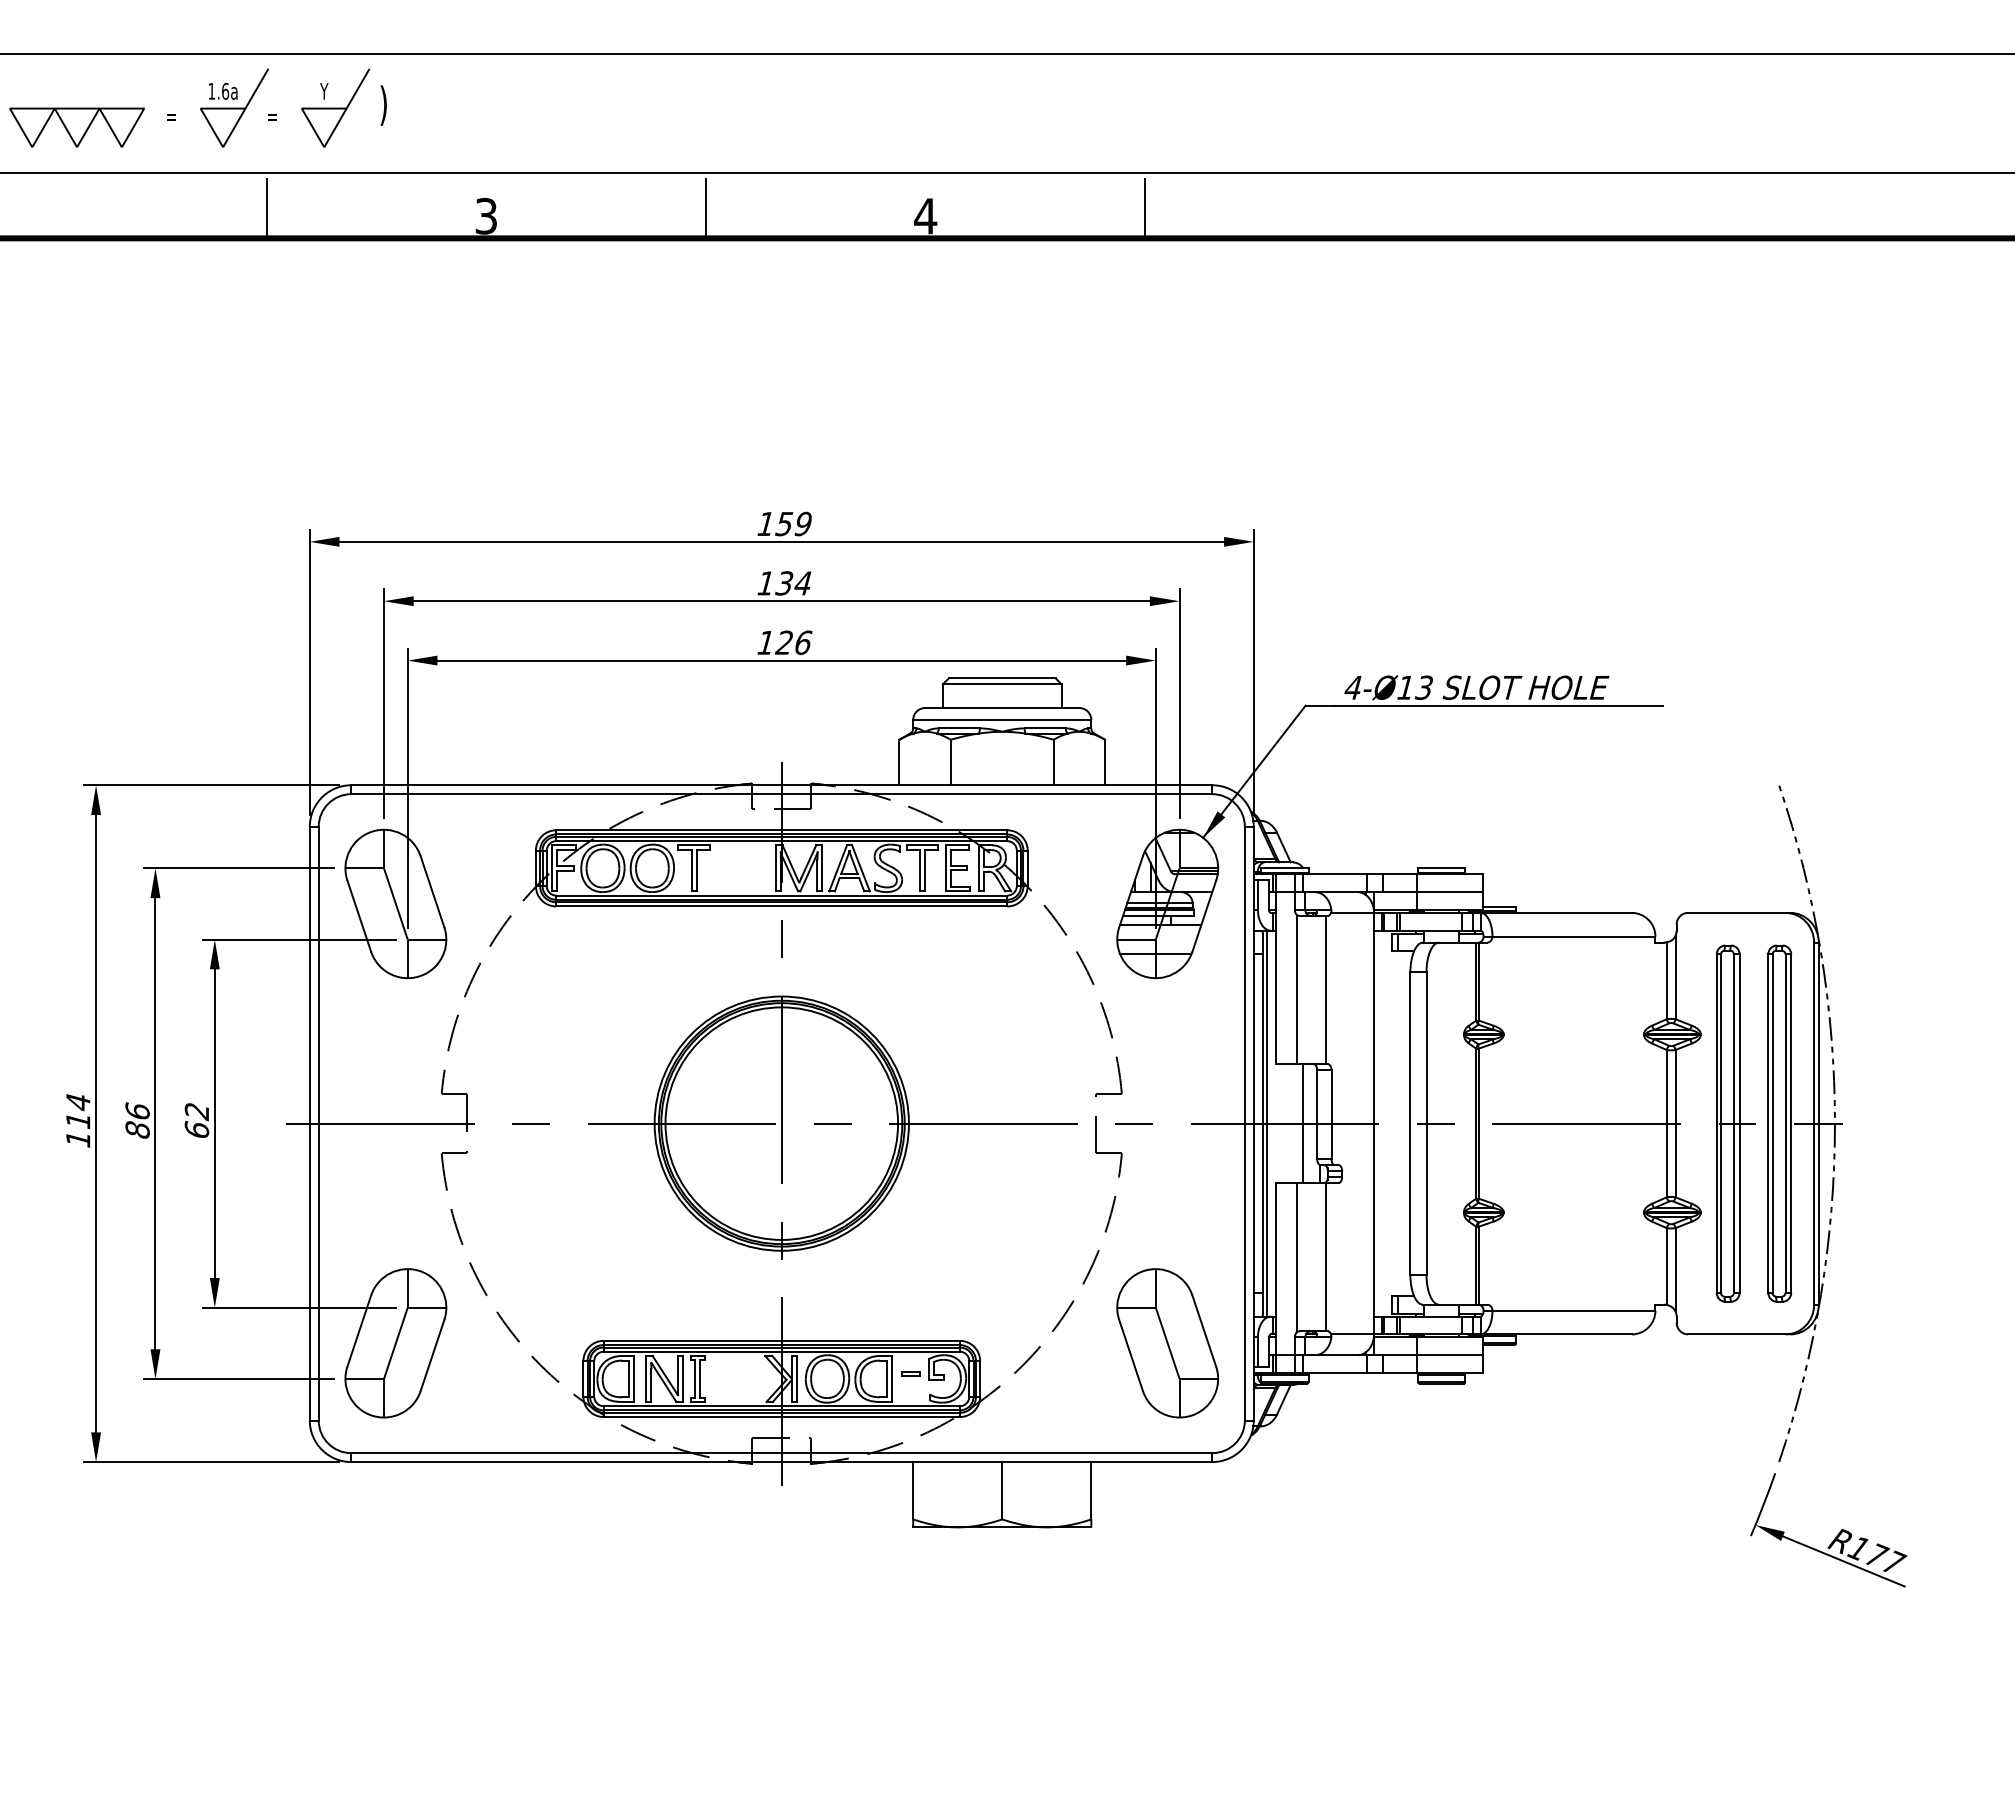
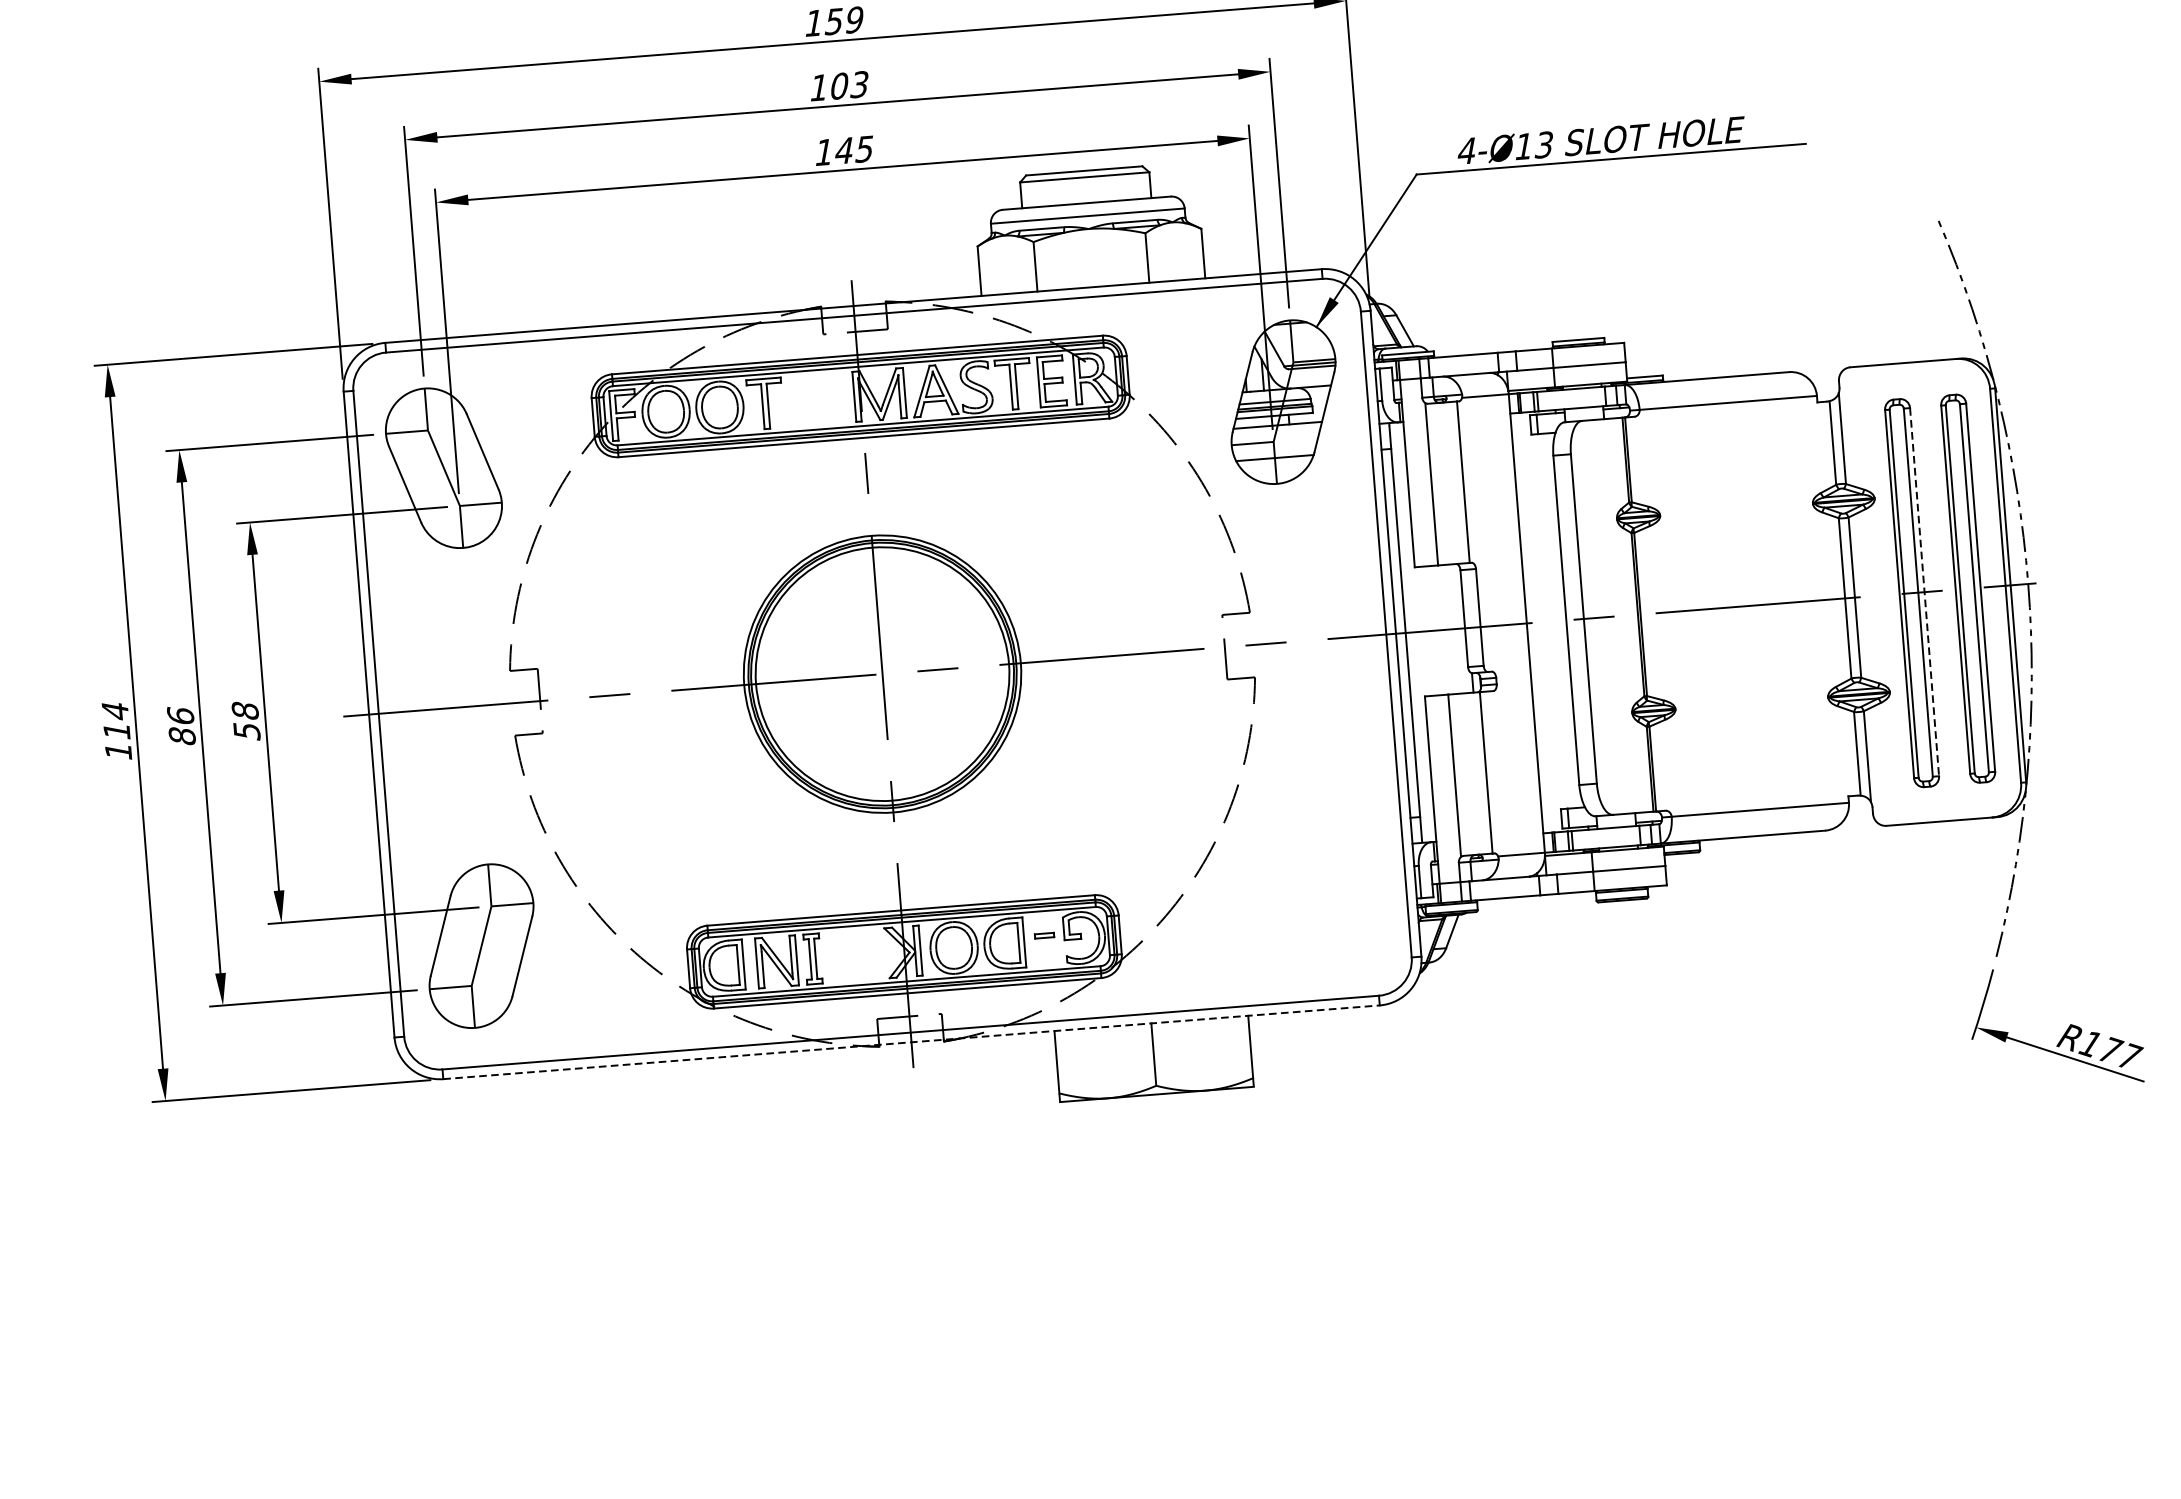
text: (793, 583) -> (849, 85), 134 -> 103
text: (793, 642) -> (854, 149), 126 -> 145
text: (196, 1120) -> (245, 720), 62 -> 58
line: (1267, 1123) -> (1410, 632), removed
line: (1302, 1123) -> (1448, 629), removed
line: (1739, 1124) -> (1924, 593), solid -> dashed
part: (1167, 1343) -> (1320, 880), removed
line: (782, 1462) -> (912, 1042), solid -> dashed

